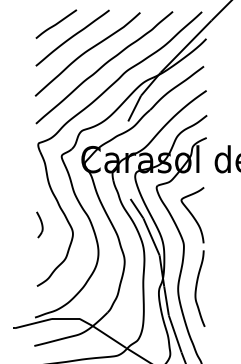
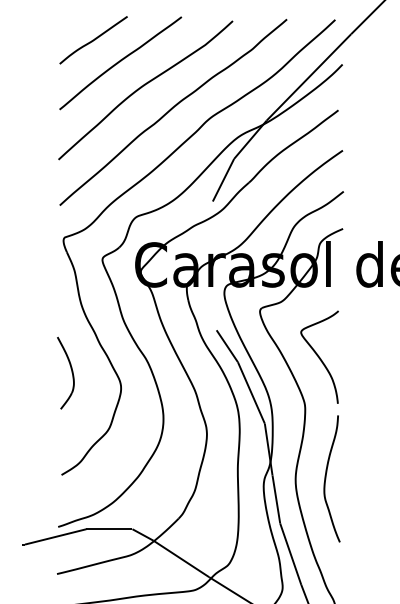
part: (39, 224) -> (65, 372), size x1.67

